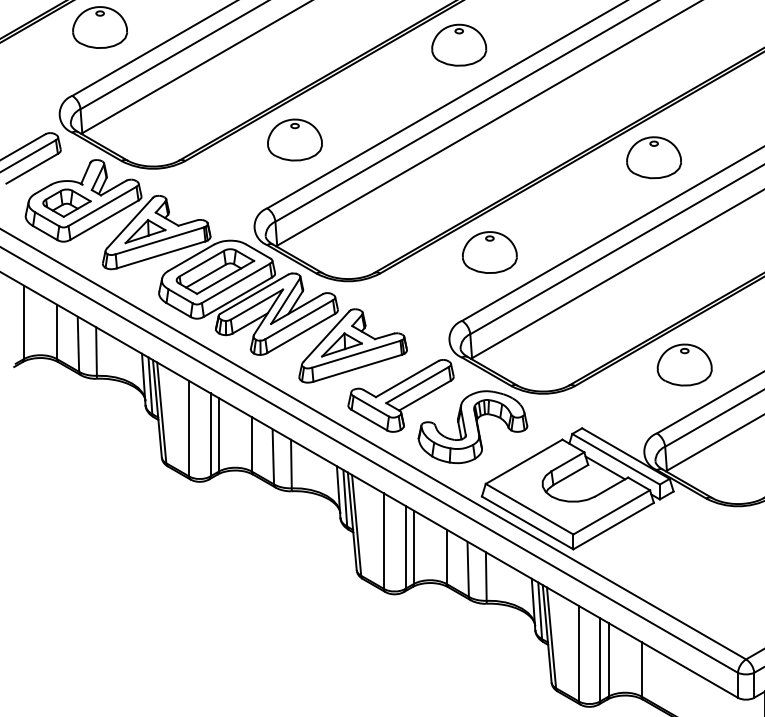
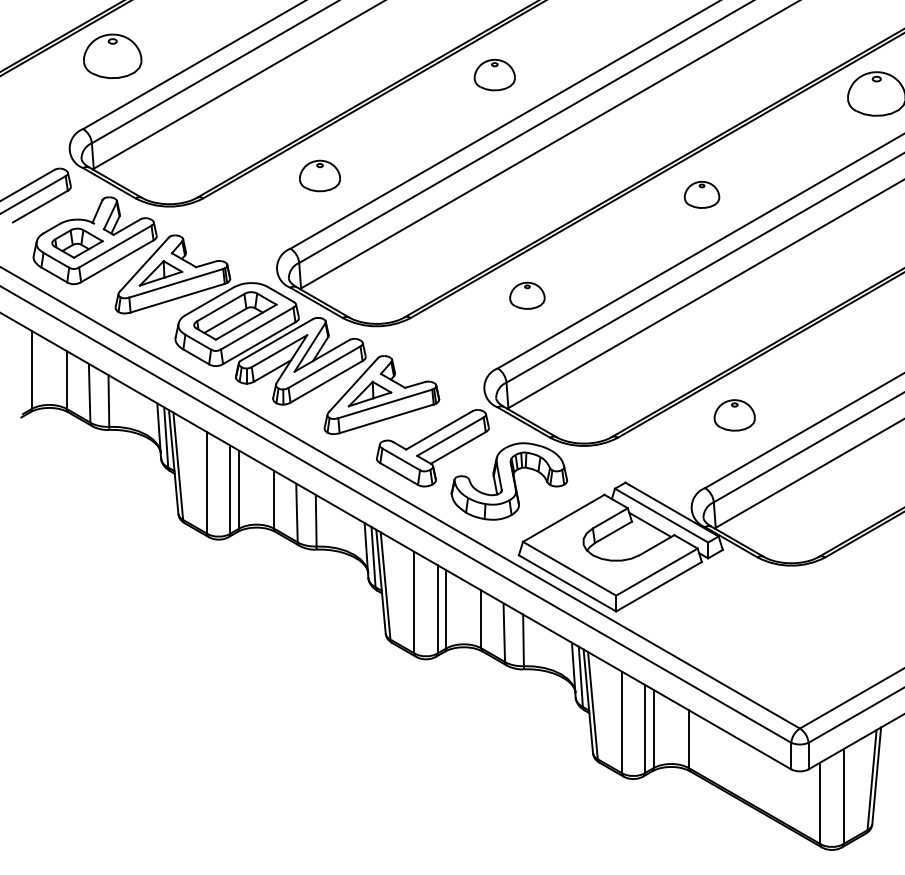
part: (458, 44) -> (494, 74), size x0.7
part: (294, 139) -> (319, 175), size x0.7
part: (653, 157) -> (701, 194), size x0.6
part: (490, 252) -> (527, 295), size x0.6
part: (684, 365) -> (734, 415), size x0.7

